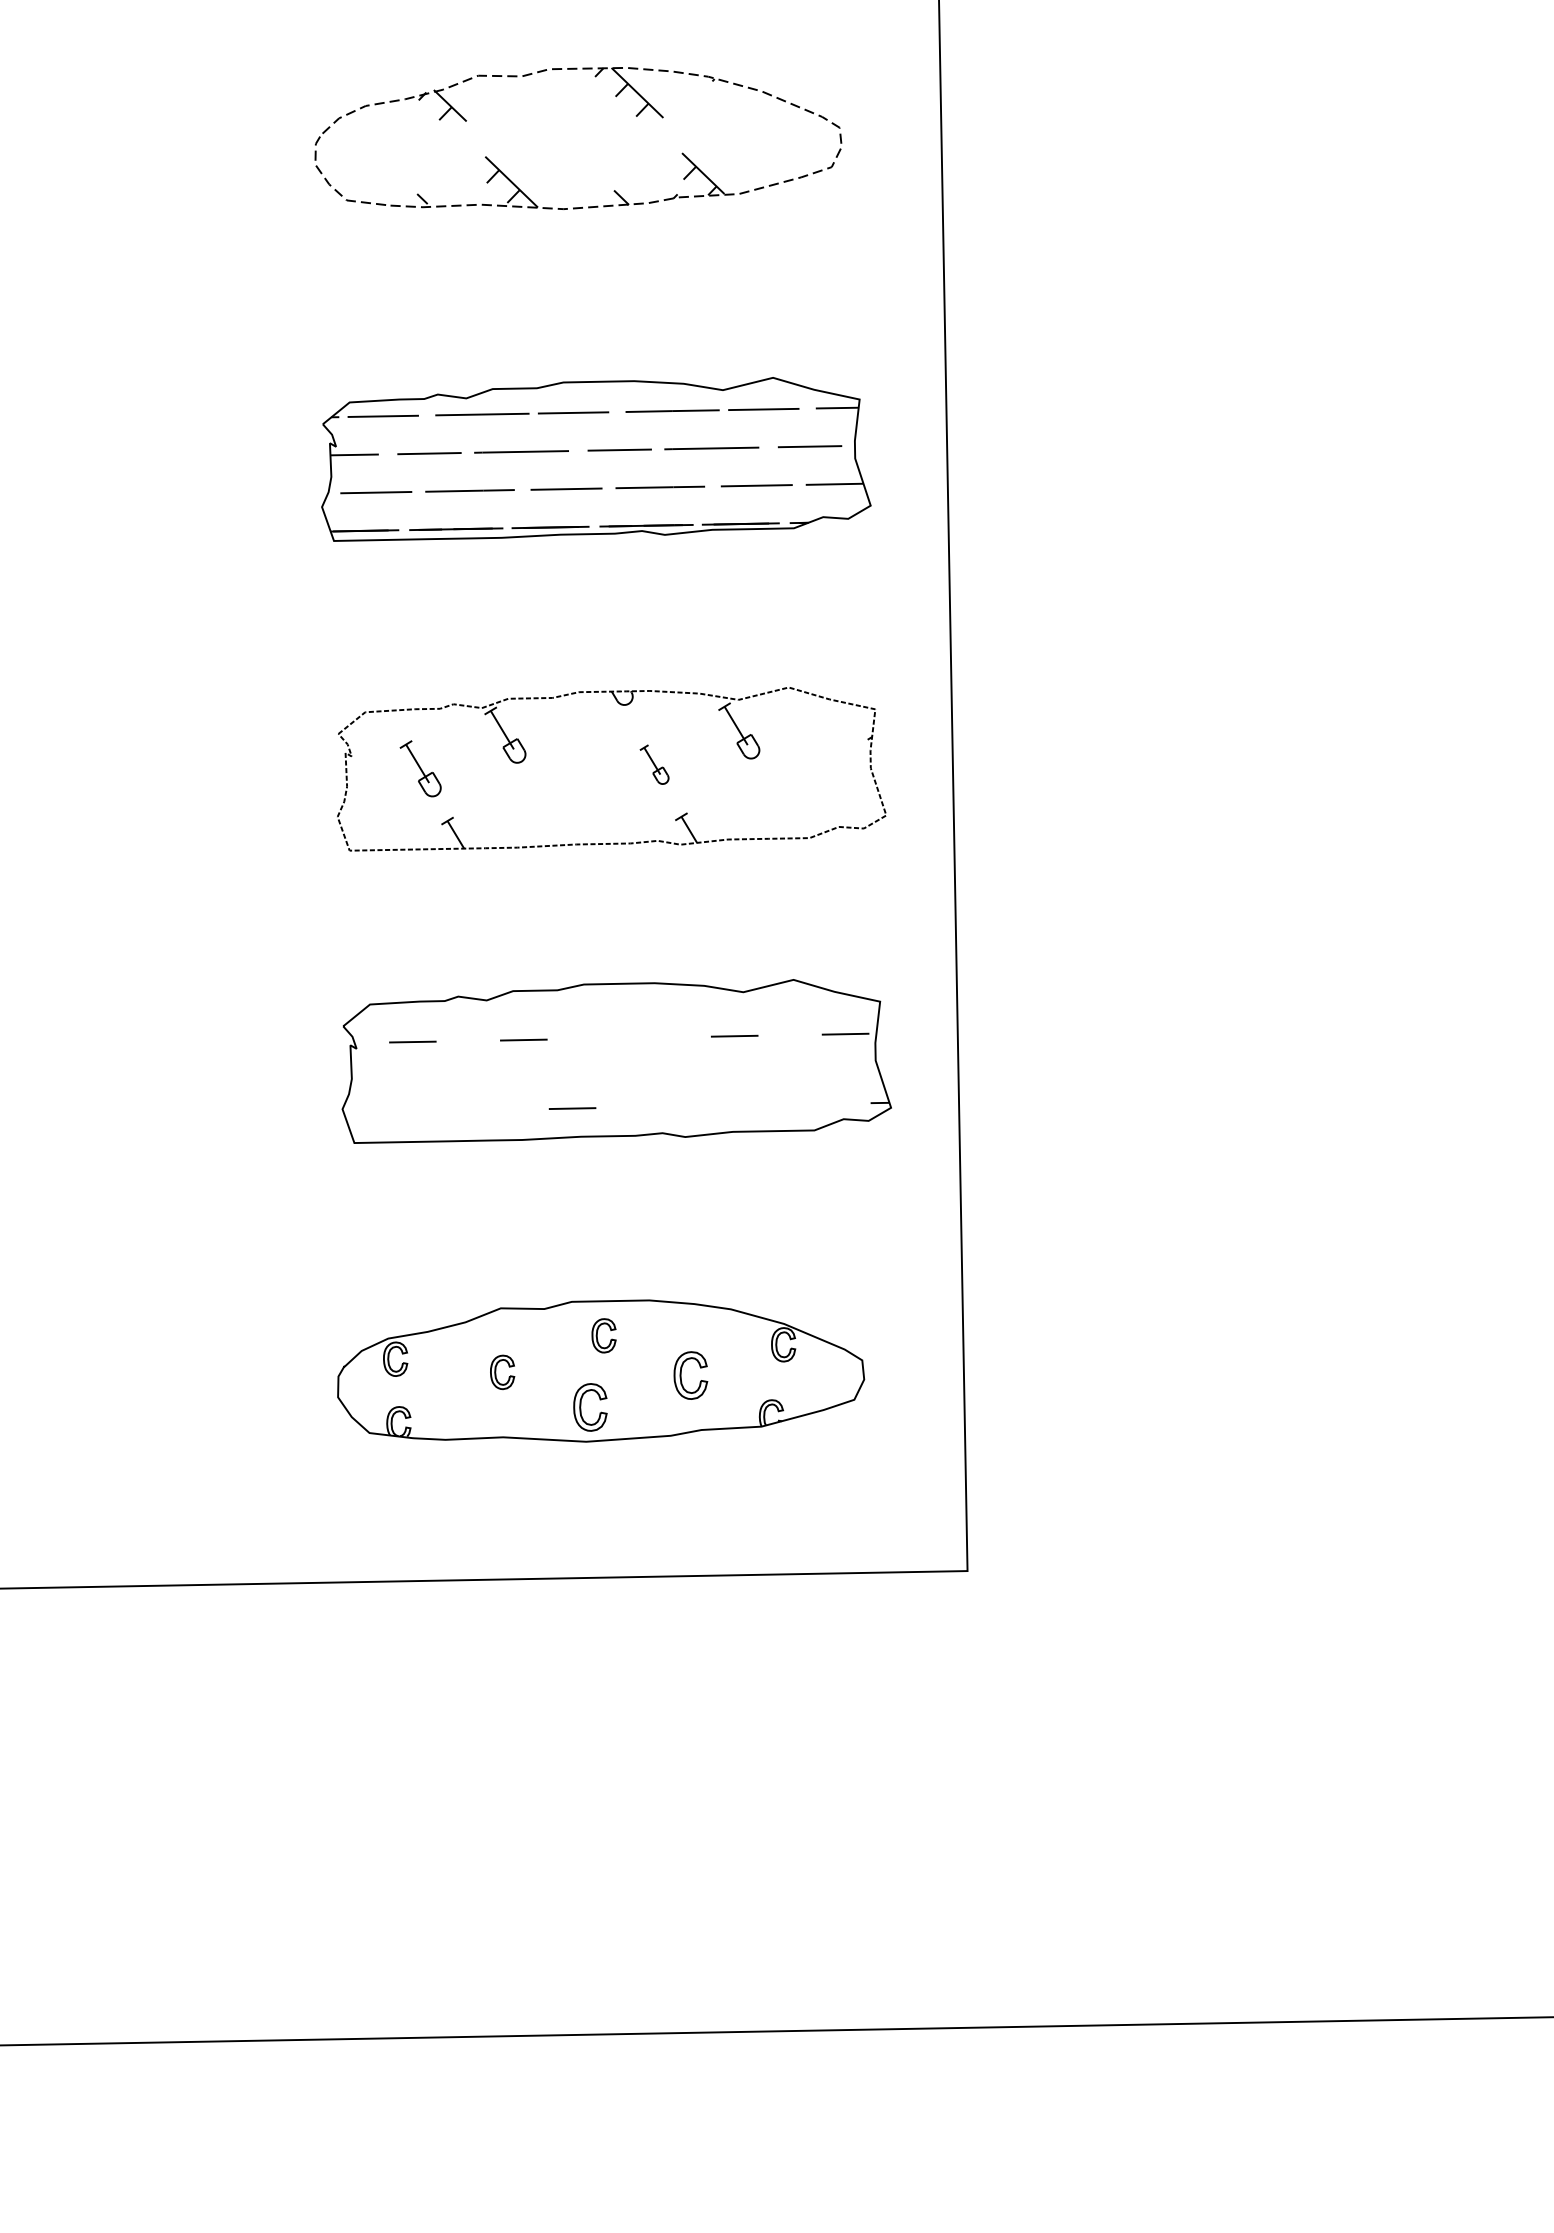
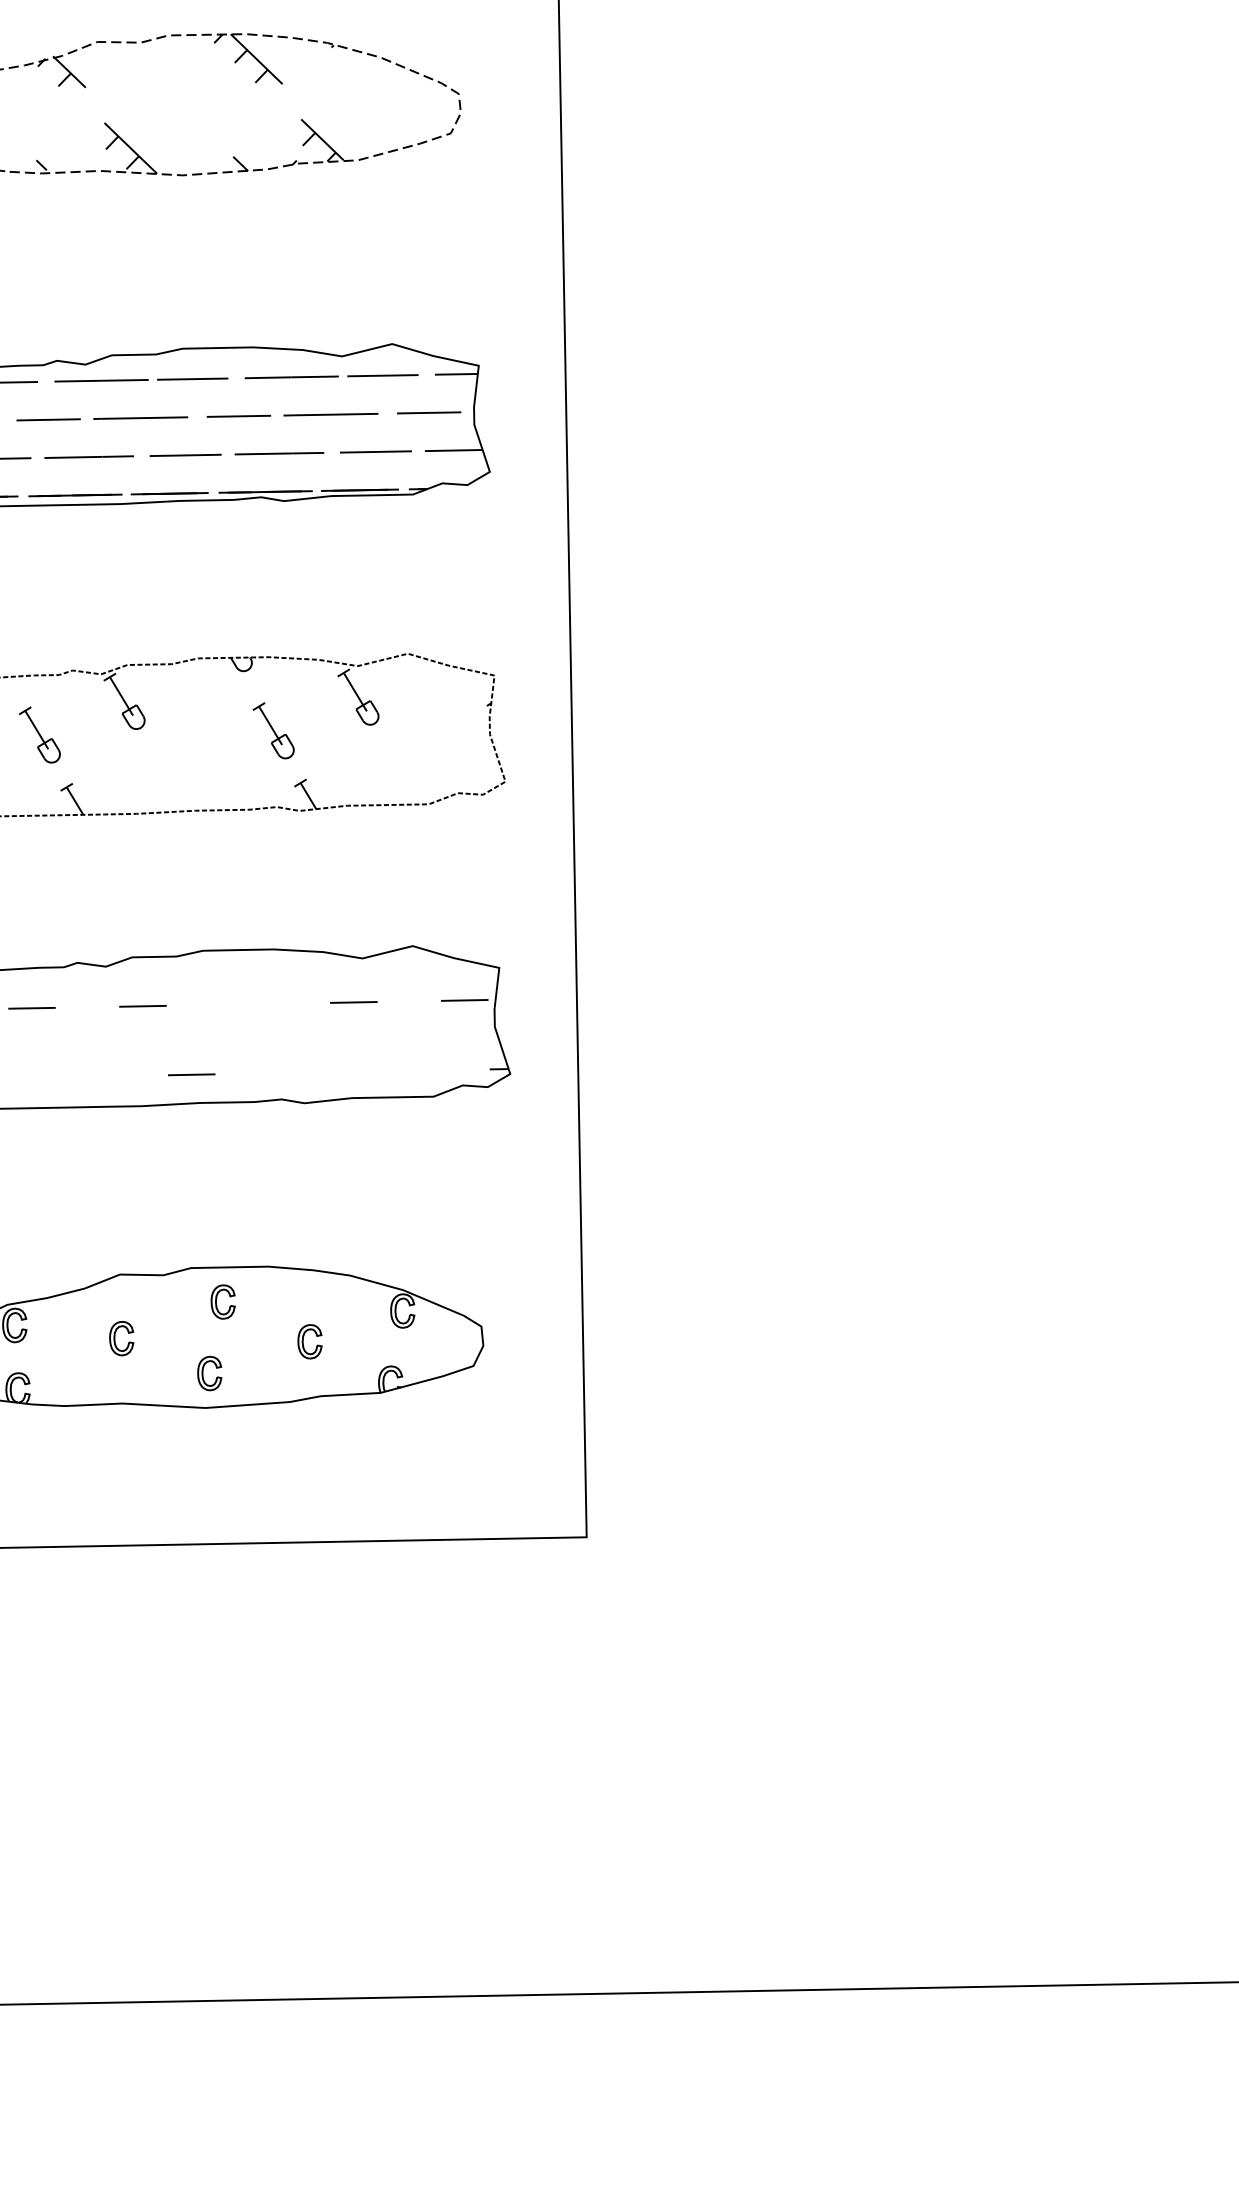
part: (654, 764) -> (273, 730), size x1.43
part: (690, 1375) -> (309, 1341), size x0.71
part: (590, 1406) -> (209, 1372), size x0.71

